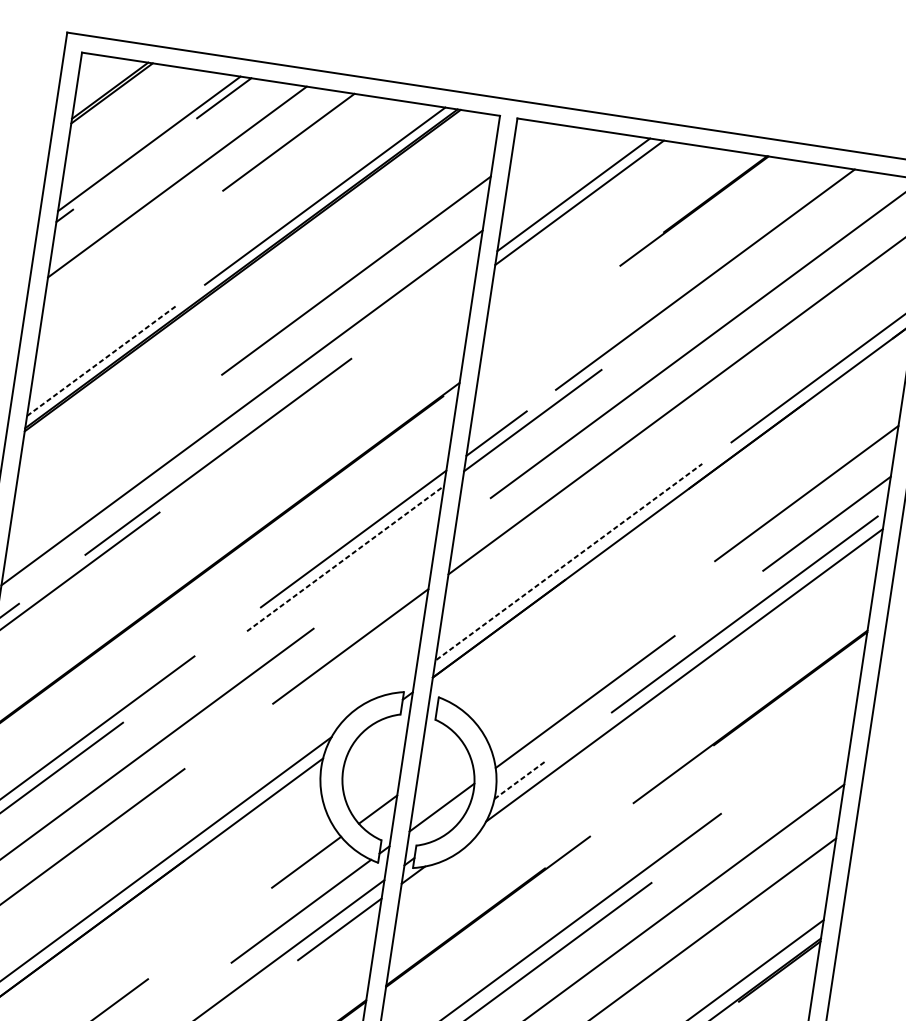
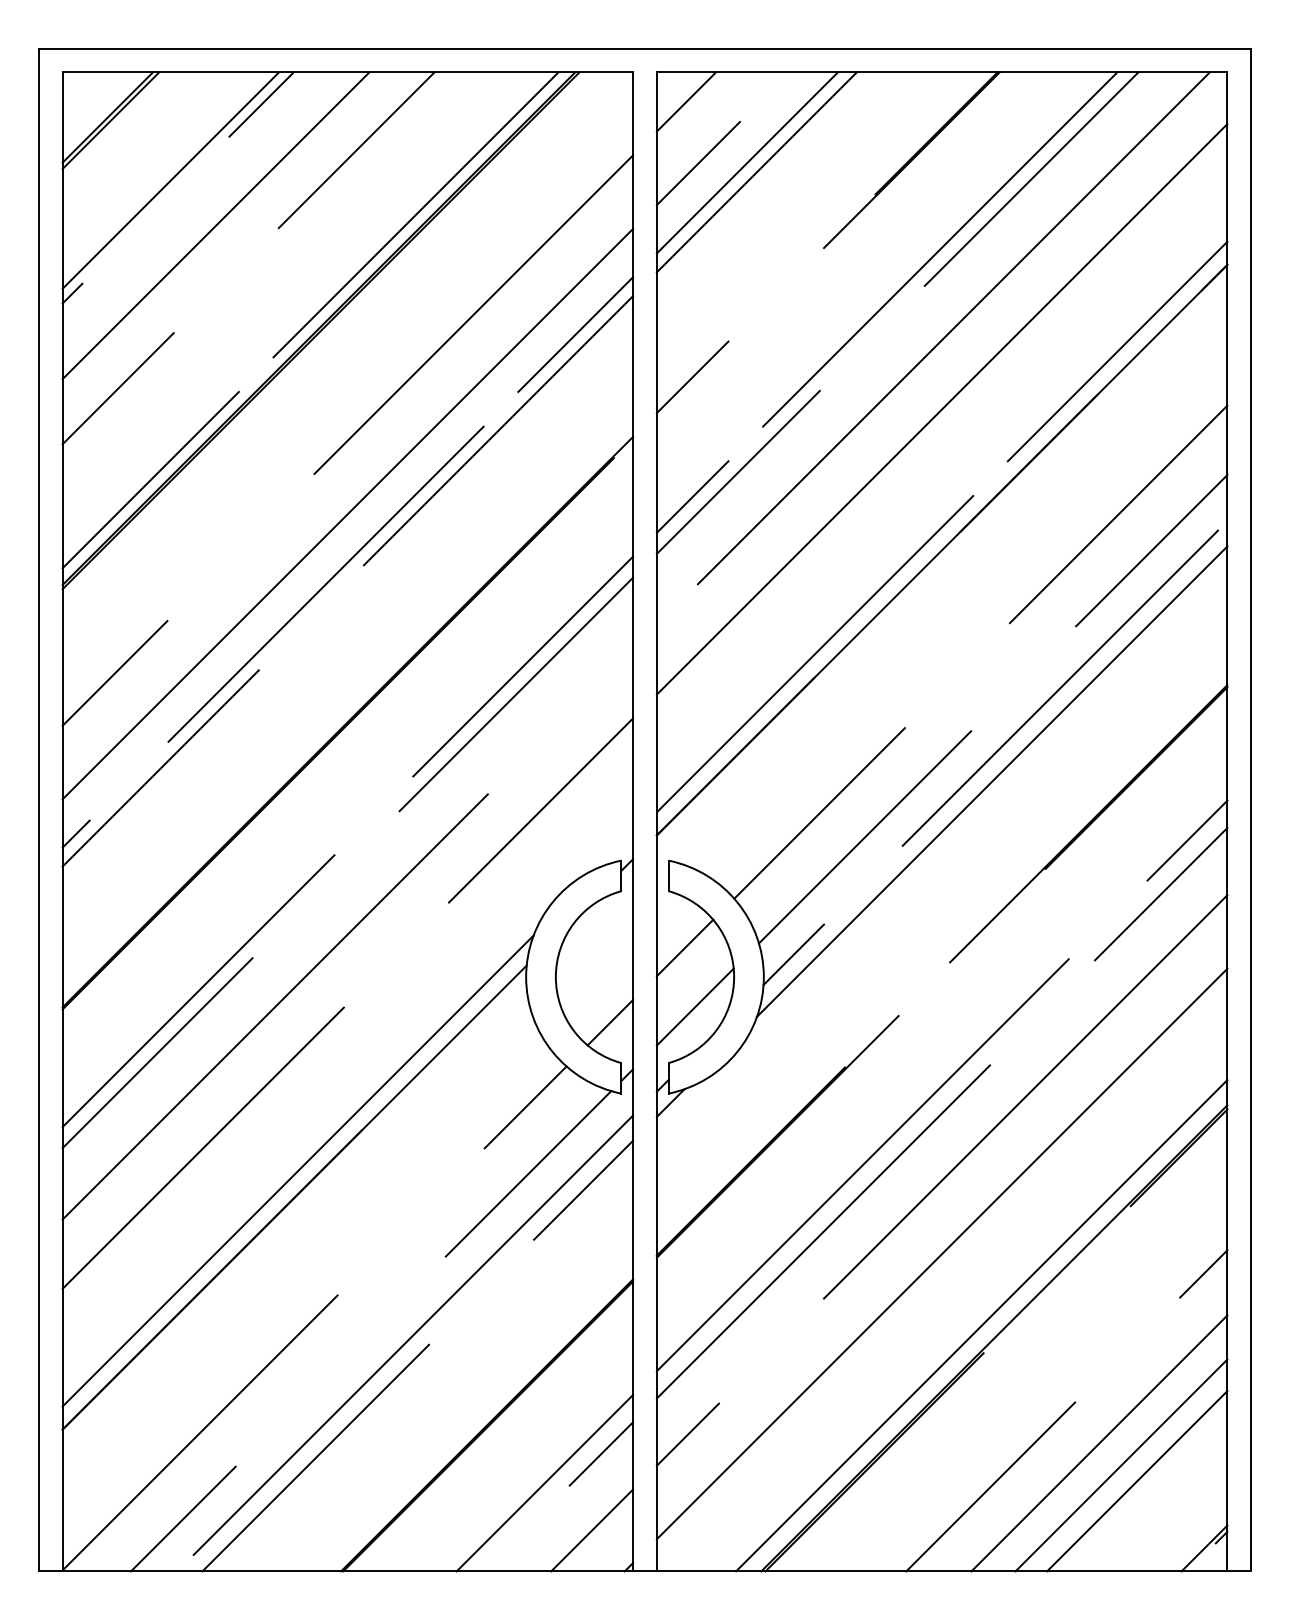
line: (535, 143) -> (686, 101), added
line: (537, 189) -> (697, 163), added
line: (780, 237) -> (1031, 178), added
line: (87, 290) -> (117, 388), added
line: (428, 301) -> (575, 334), added
line: (509, 346) -> (692, 377), added
line: (101, 361) -> (150, 480), dashed -> solid
line: (361, 363) -> (498, 430), added
line: (53, 498) -> (114, 672), added
line: (345, 558) -> (516, 694), dashed -> solid
line: (569, 561) -> (815, 653), dashed -> solid
line: (554, 679) -> (819, 813), added
line: (821, 740) -> (1187, 840), added
line: (440, 762) -> (684, 947), added
line: (796, 776) -> (1161, 893), added
line: (519, 779) -> (793, 954), dashed -> solid

